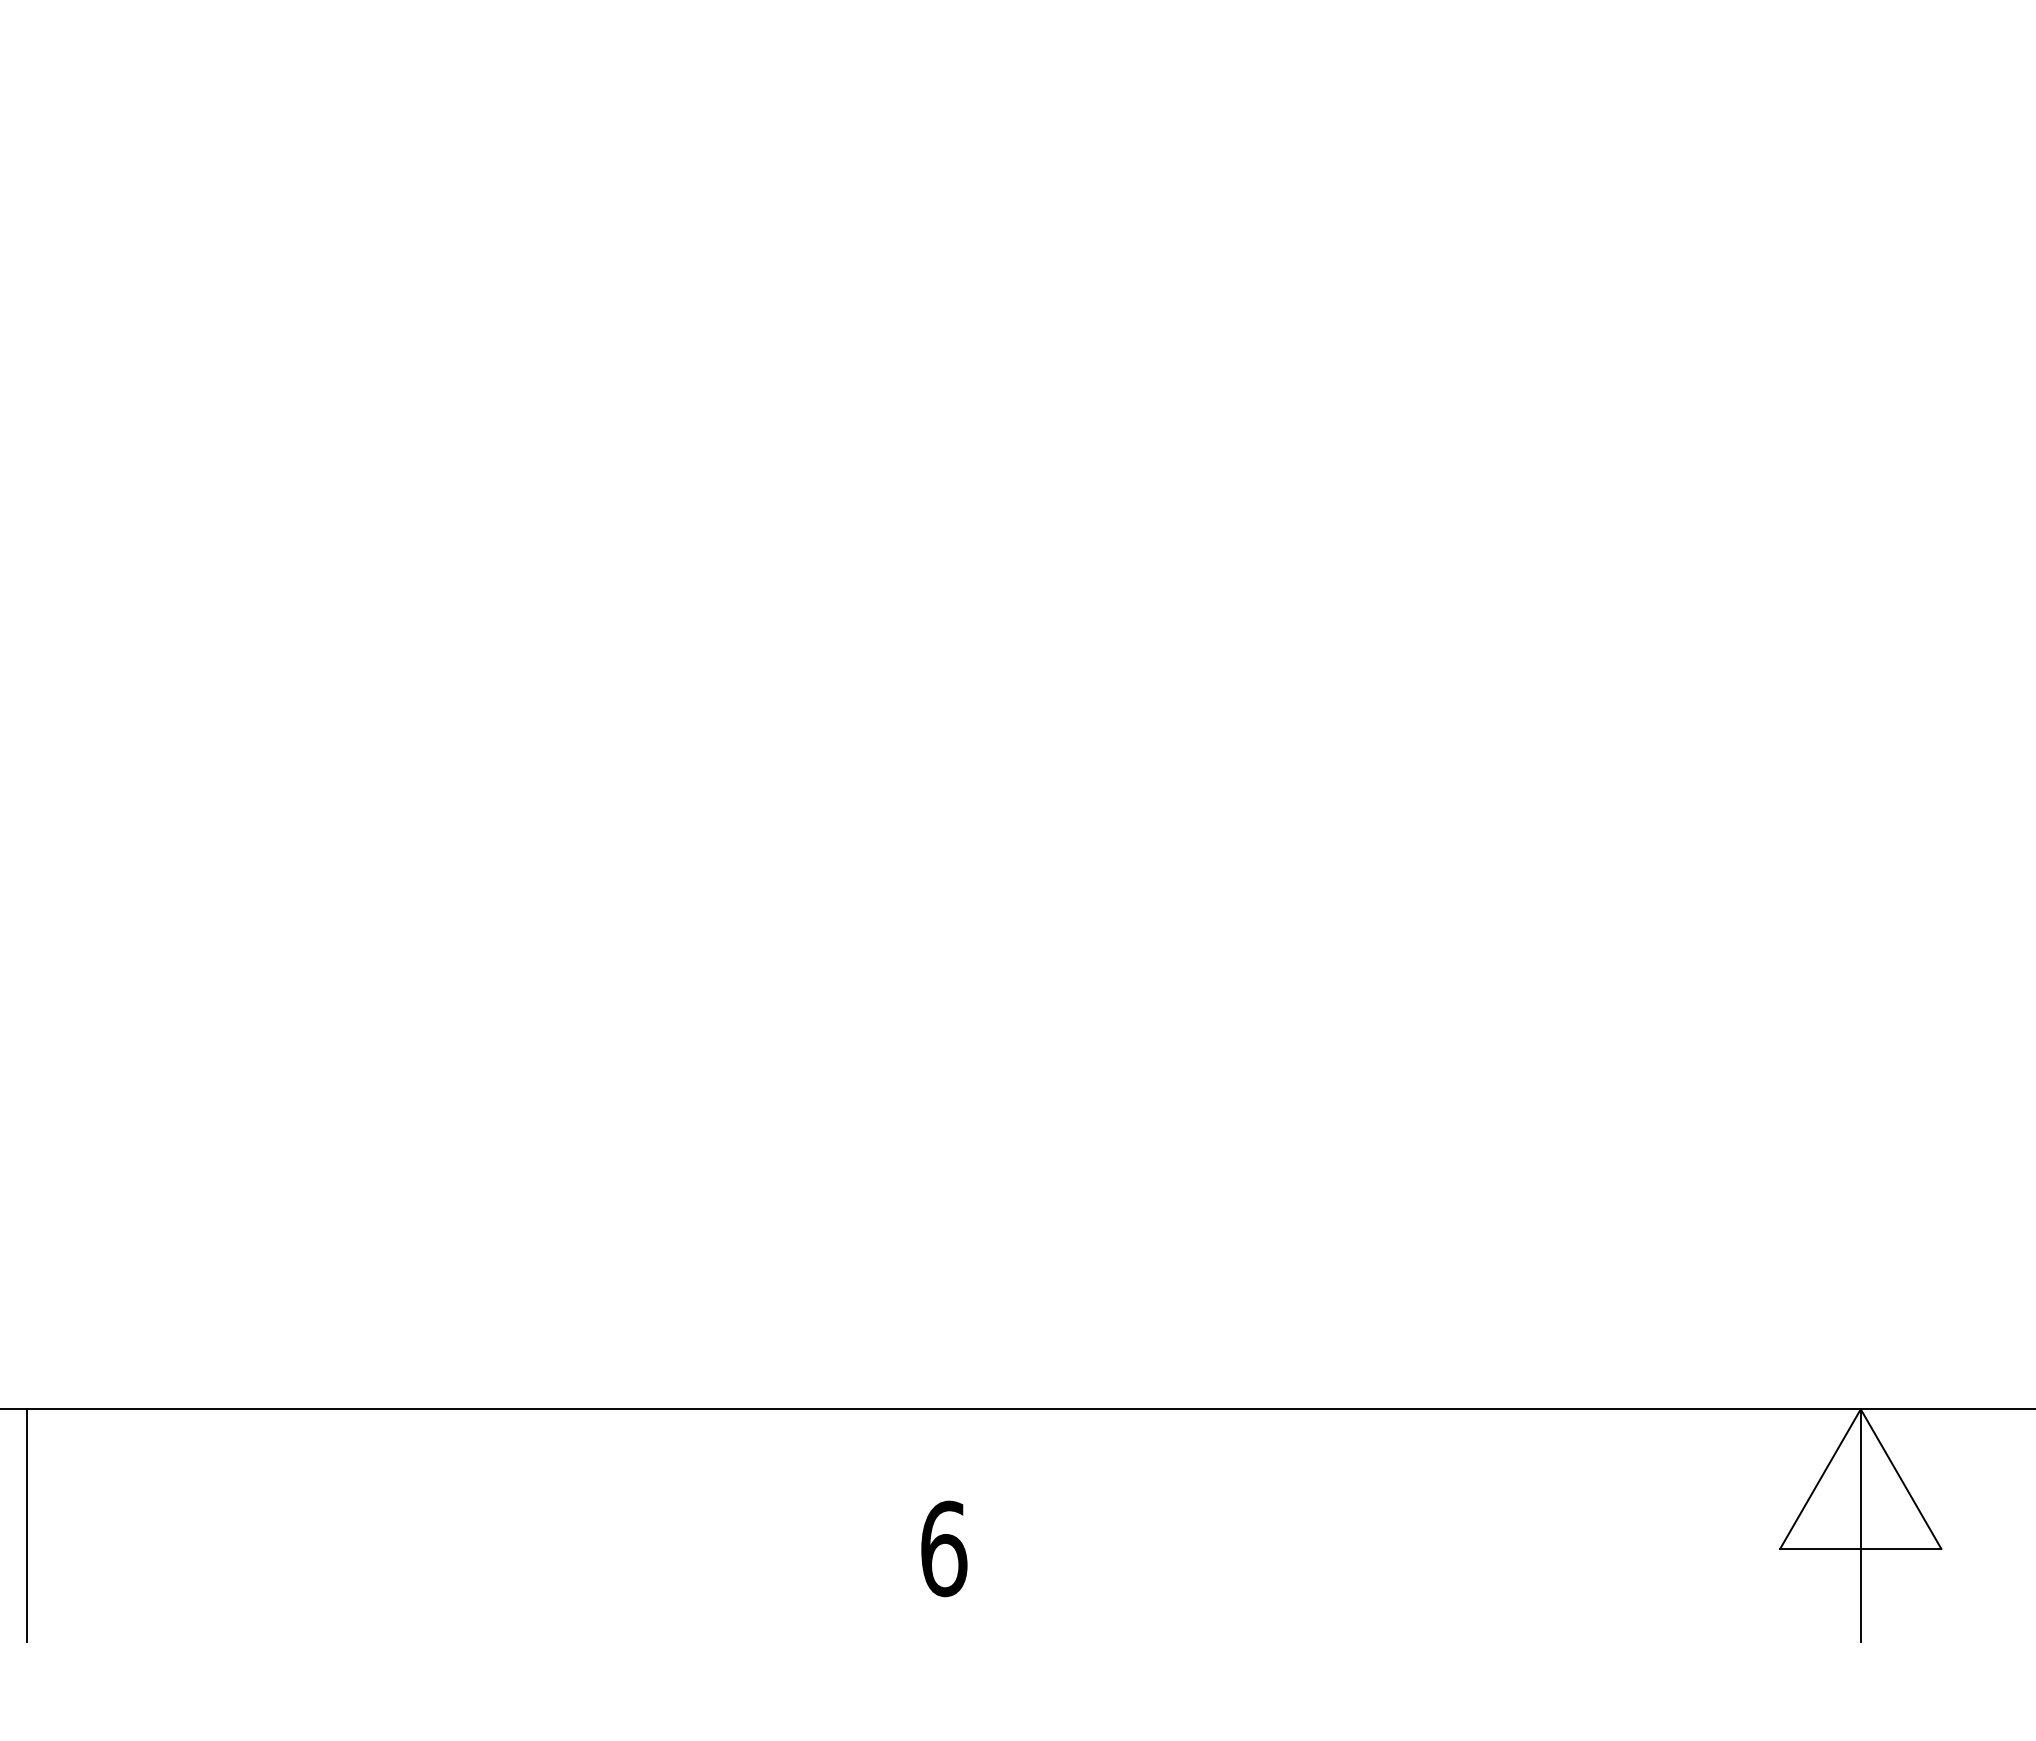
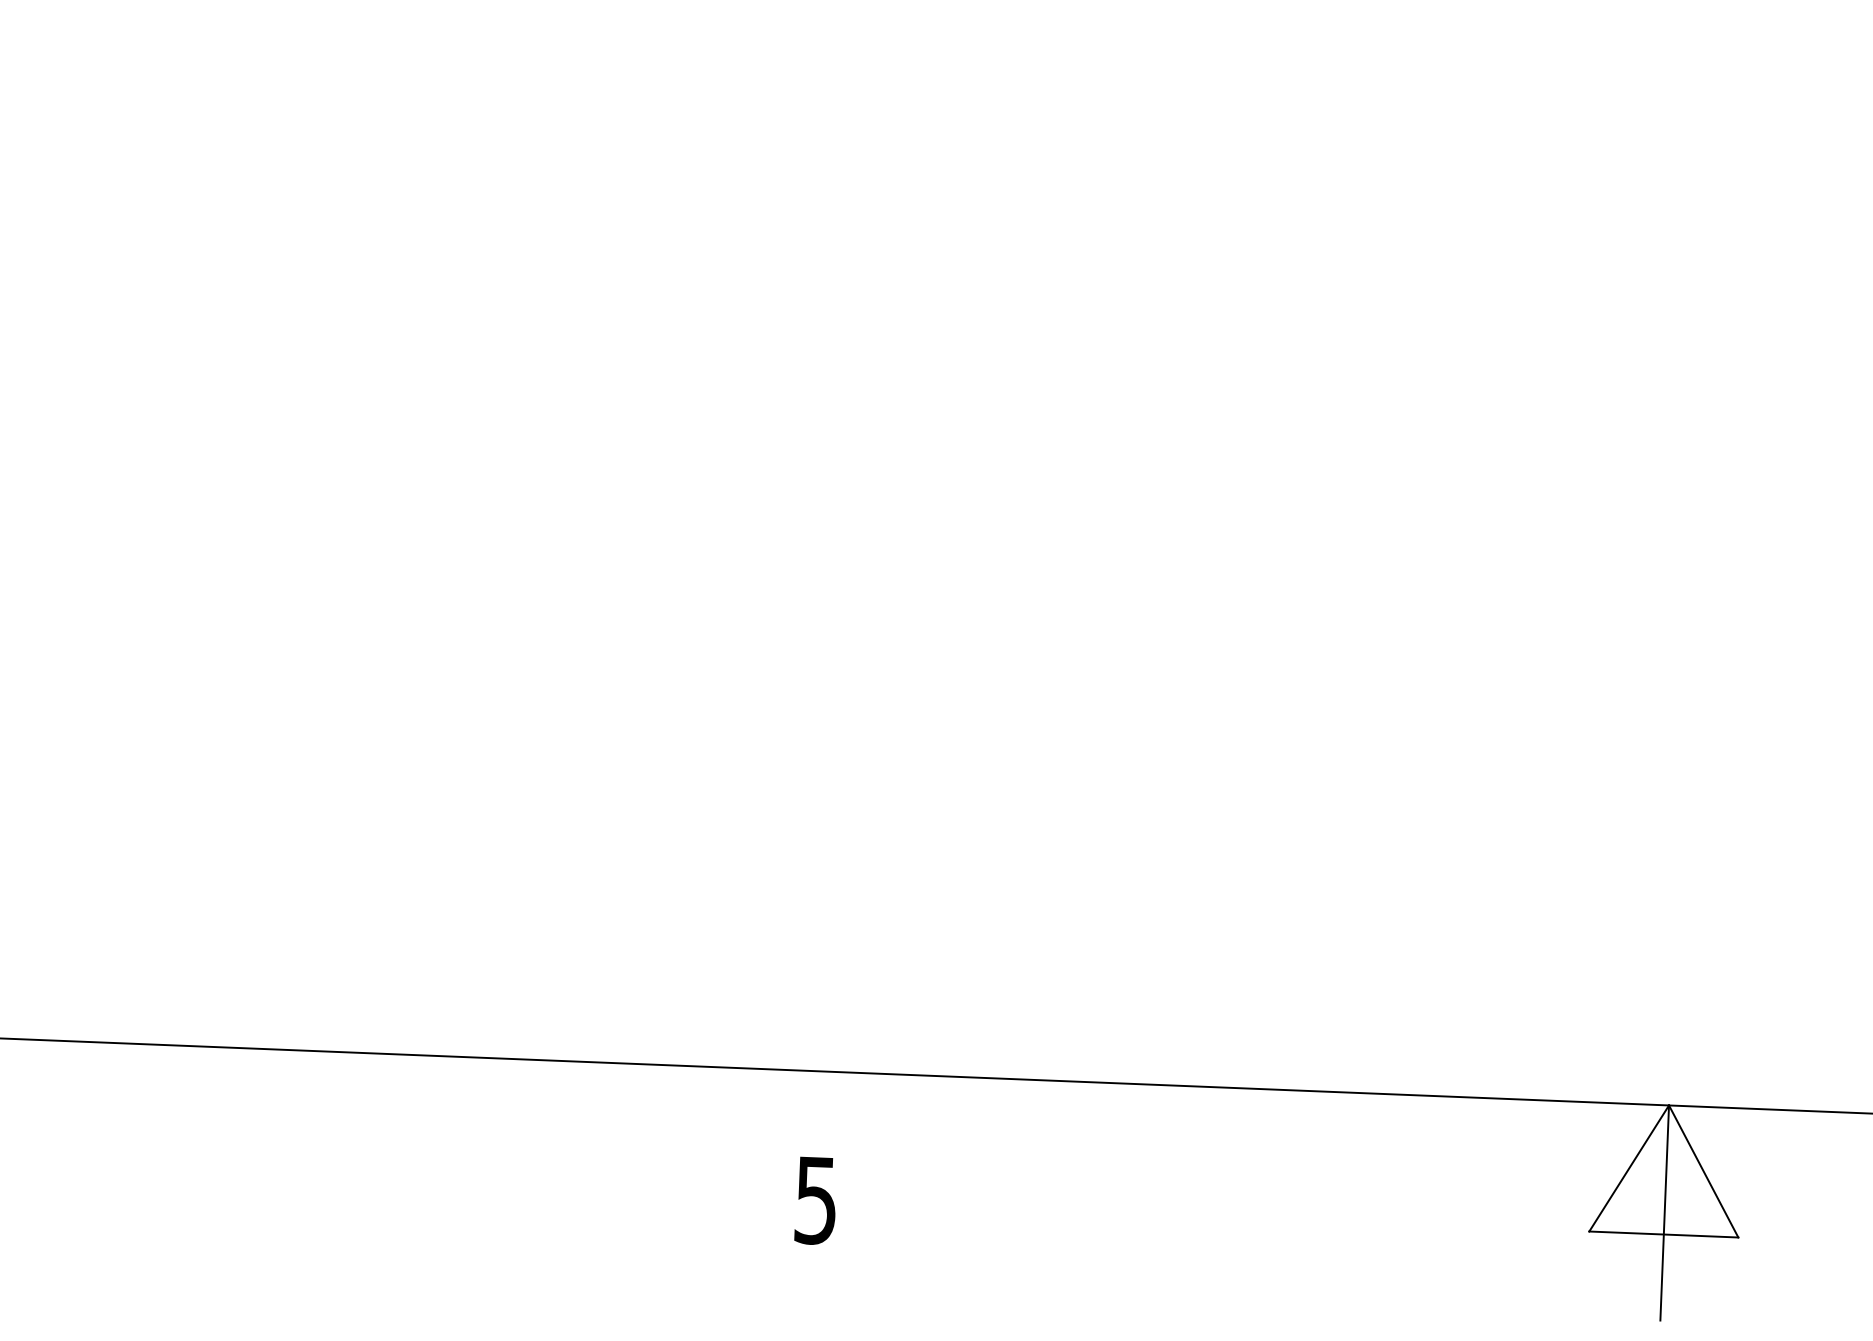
text: (944, 1548) -> (816, 1200), 6 -> 5

